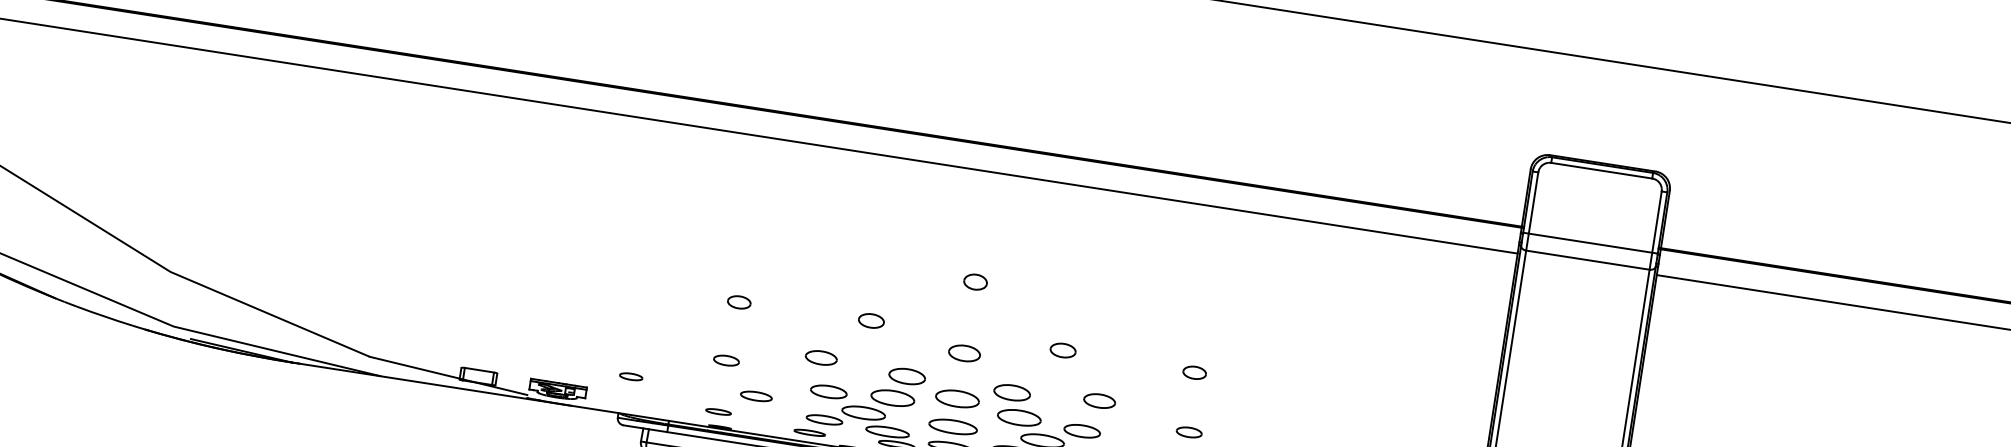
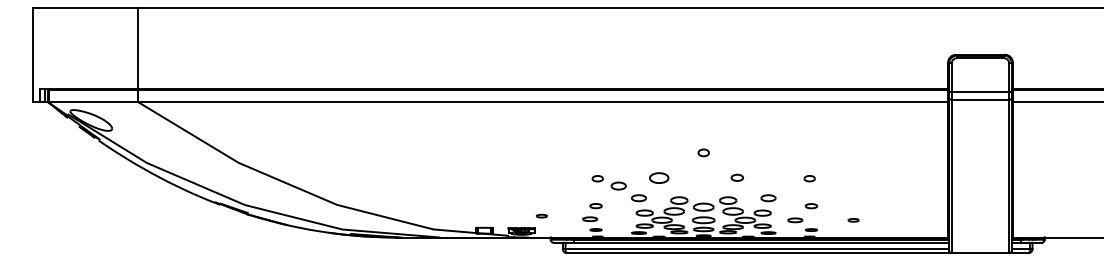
part: (870, 319) -> (658, 177), size x1.6
part: (1061, 349) -> (736, 177), moved
part: (964, 352) -> (618, 185), moved
part: (630, 375) -> (541, 215), moved
part: (757, 397) -> (590, 219), moved

